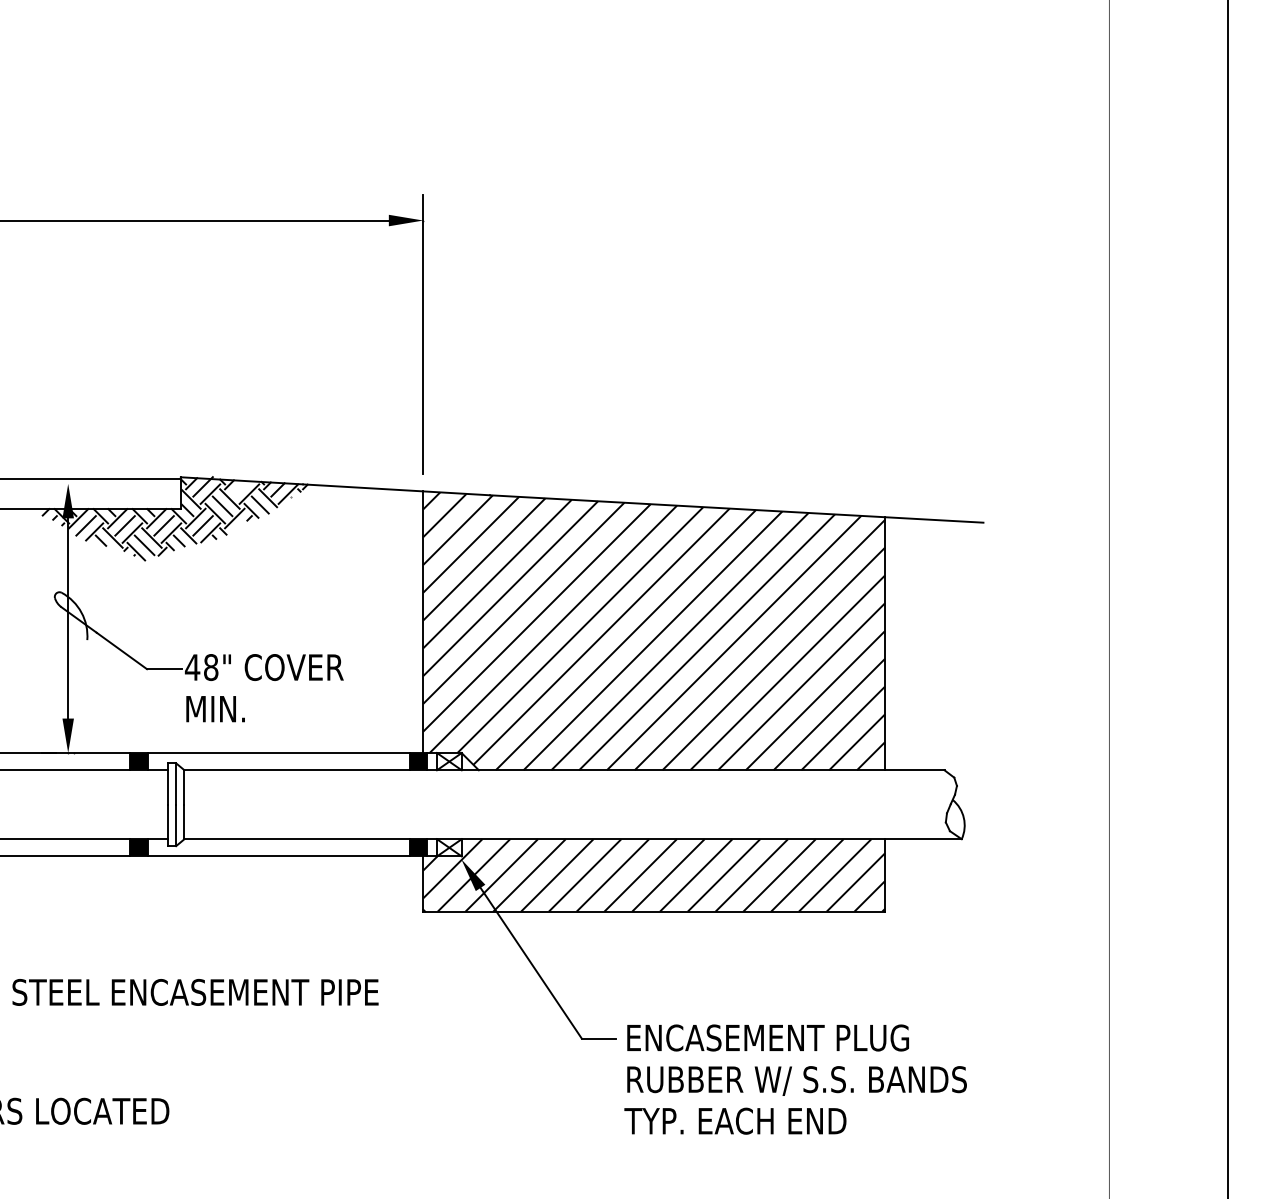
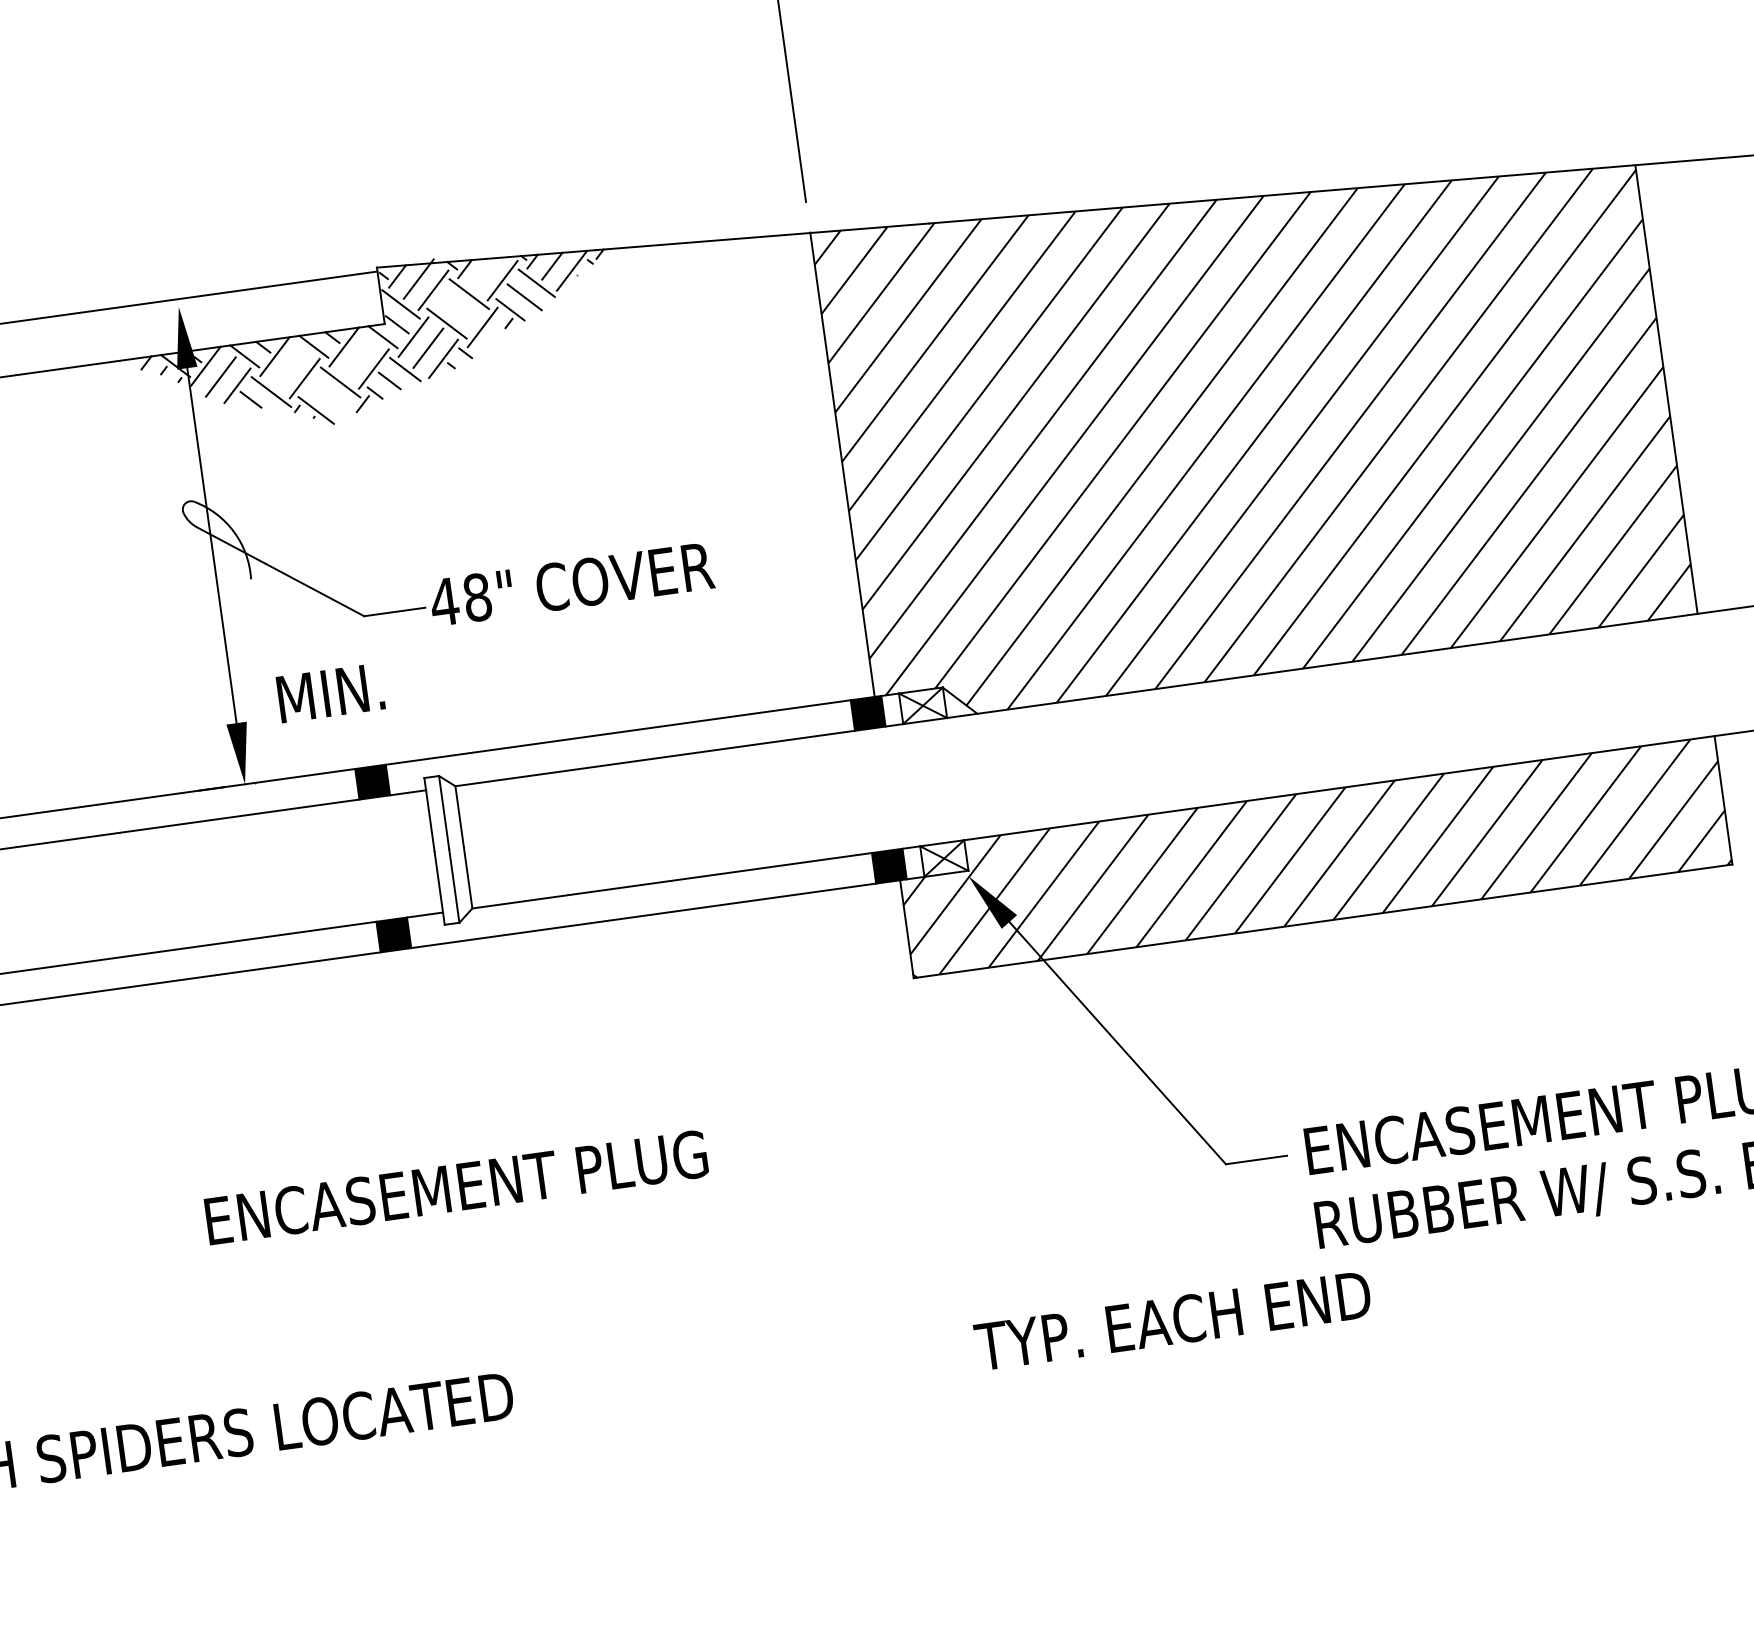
line: (222, 506) -> (457, 309), removed
line: (124, 525) -> (288, 366), removed
line: (163, 525) -> (358, 357), removed
line: (144, 545) -> (329, 397), removed
text: (215, 709) -> (330, 693), moved
text: (195, 991) -> (529, 1175), STEEL ENCASEMENT PIPE -> ENCASEMENT PLUG
text: (735, 1120) -> (1172, 1319), moved

